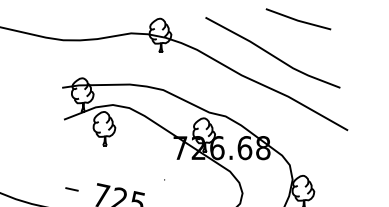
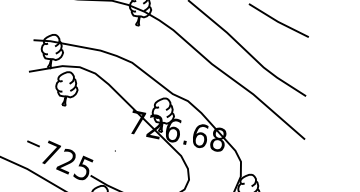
line: (71, 189) -> (33, 143), moved

